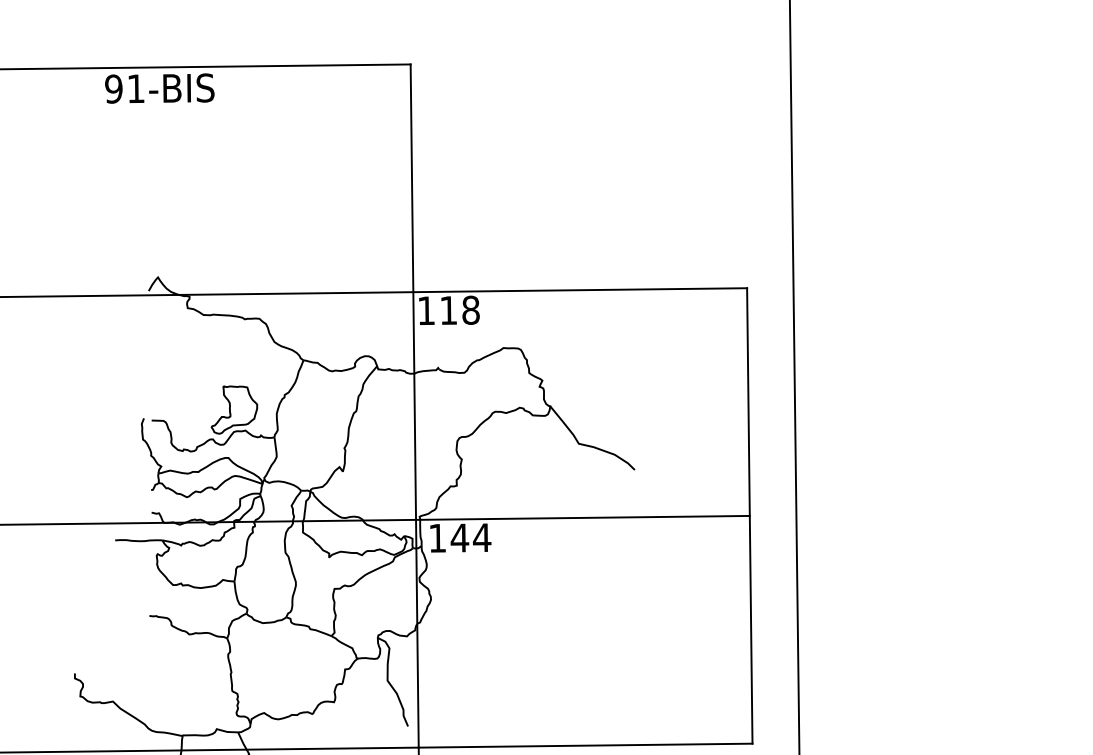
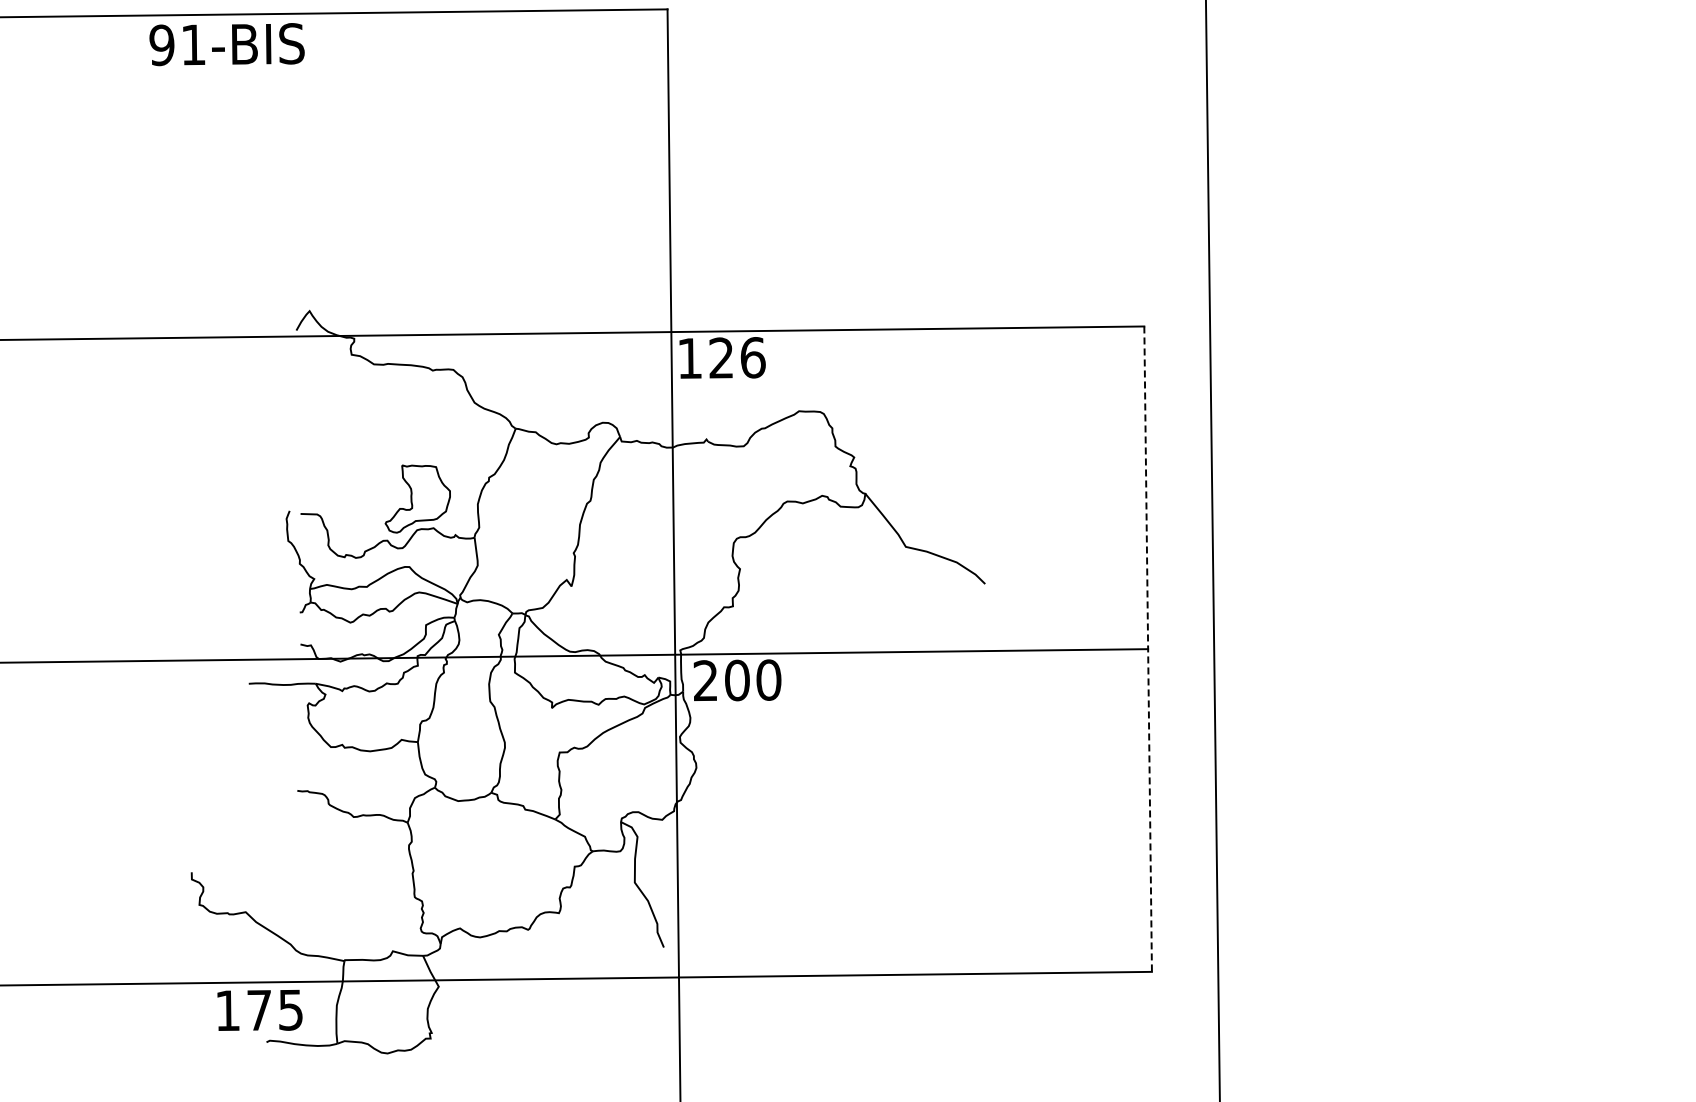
text: (159, 88) -> (226, 44), moved
text: (460, 310) -> (737, 357), 118 -> 126
line: (750, 516) -> (1148, 649), solid -> dashed
text: (460, 538) -> (737, 680), 144 -> 200

